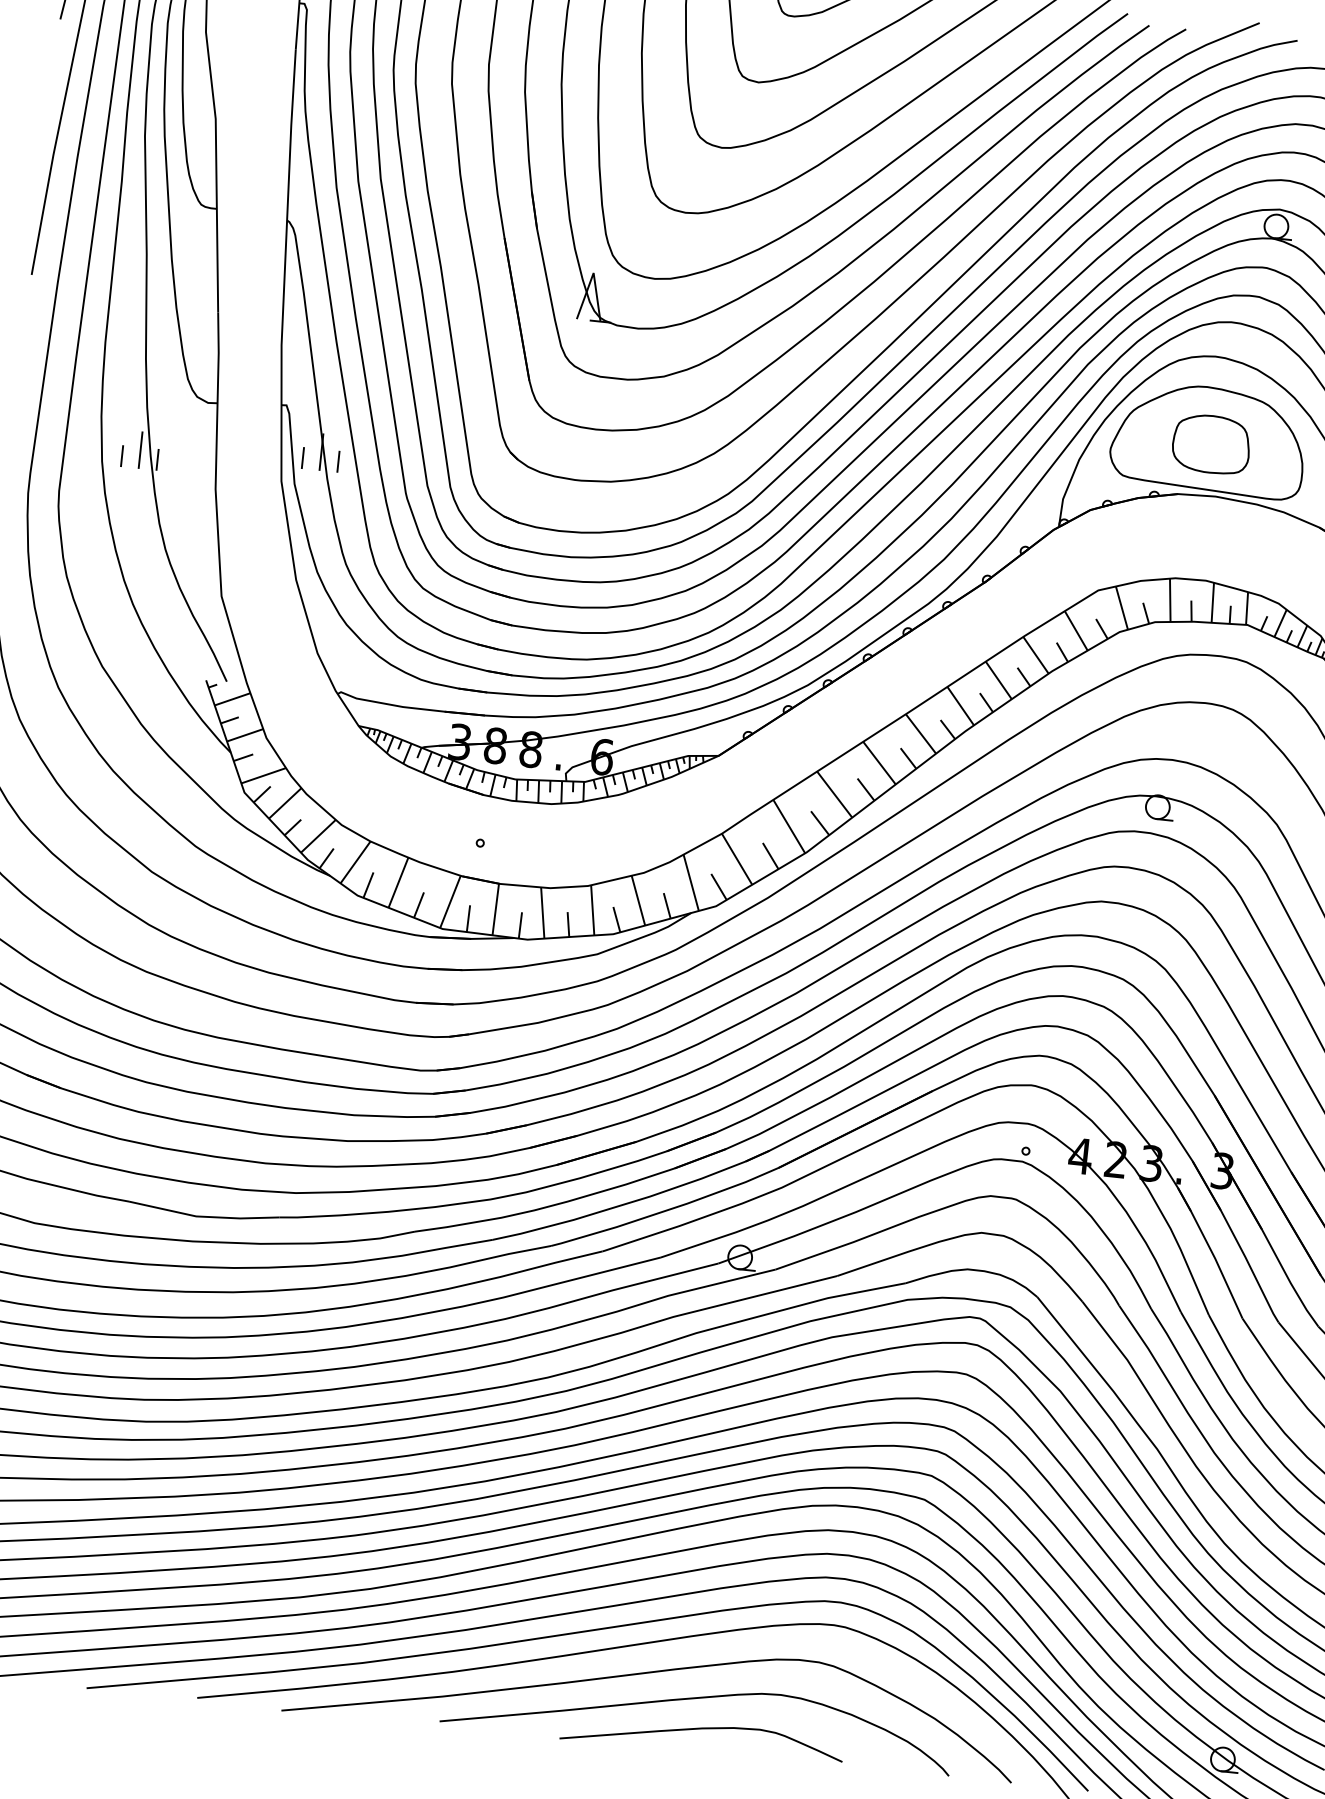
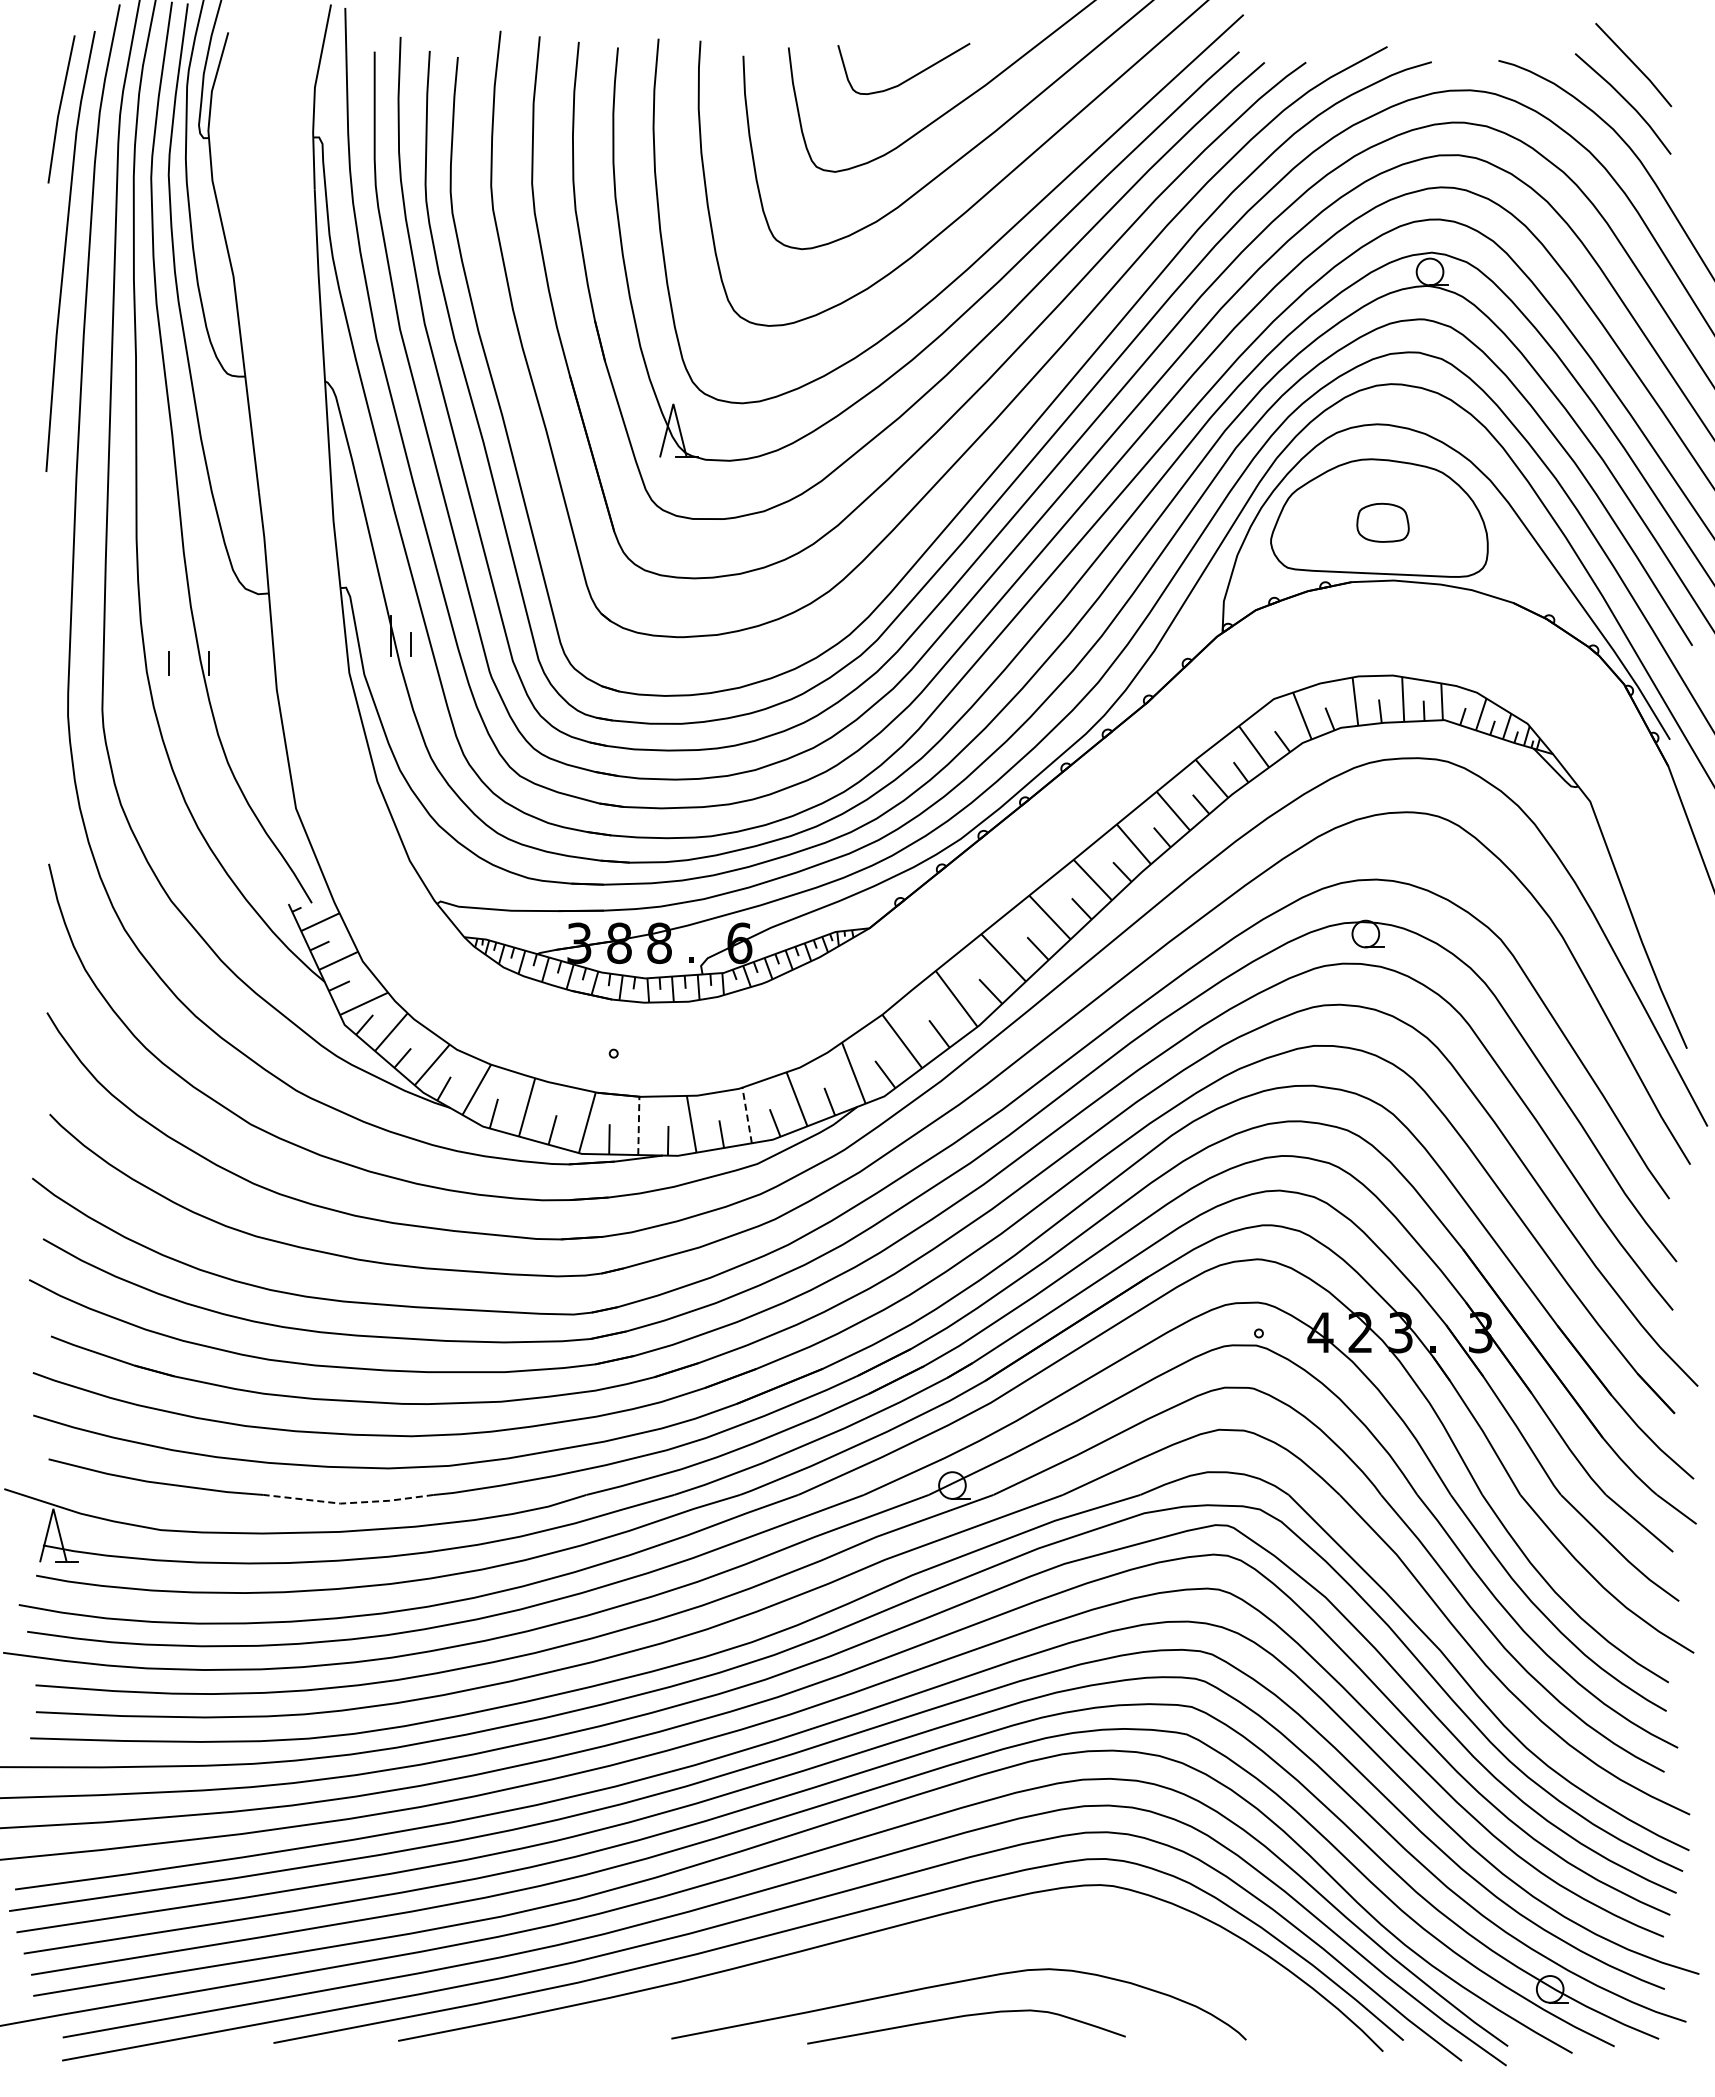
part: (1210, 444) -> (1382, 522), size x0.6
line: (140, 449) -> (188, 654), removed
line: (302, 457) -> (370, 644), removed
line: (495, 909) -> (638, 1125), solid -> dashed
line: (593, 909) -> (747, 1114), solid -> dashed
line: (203, 1217) -> (348, 1503), solid -> dashed
curve: (650, 1673) -> (901, 1960), removed

